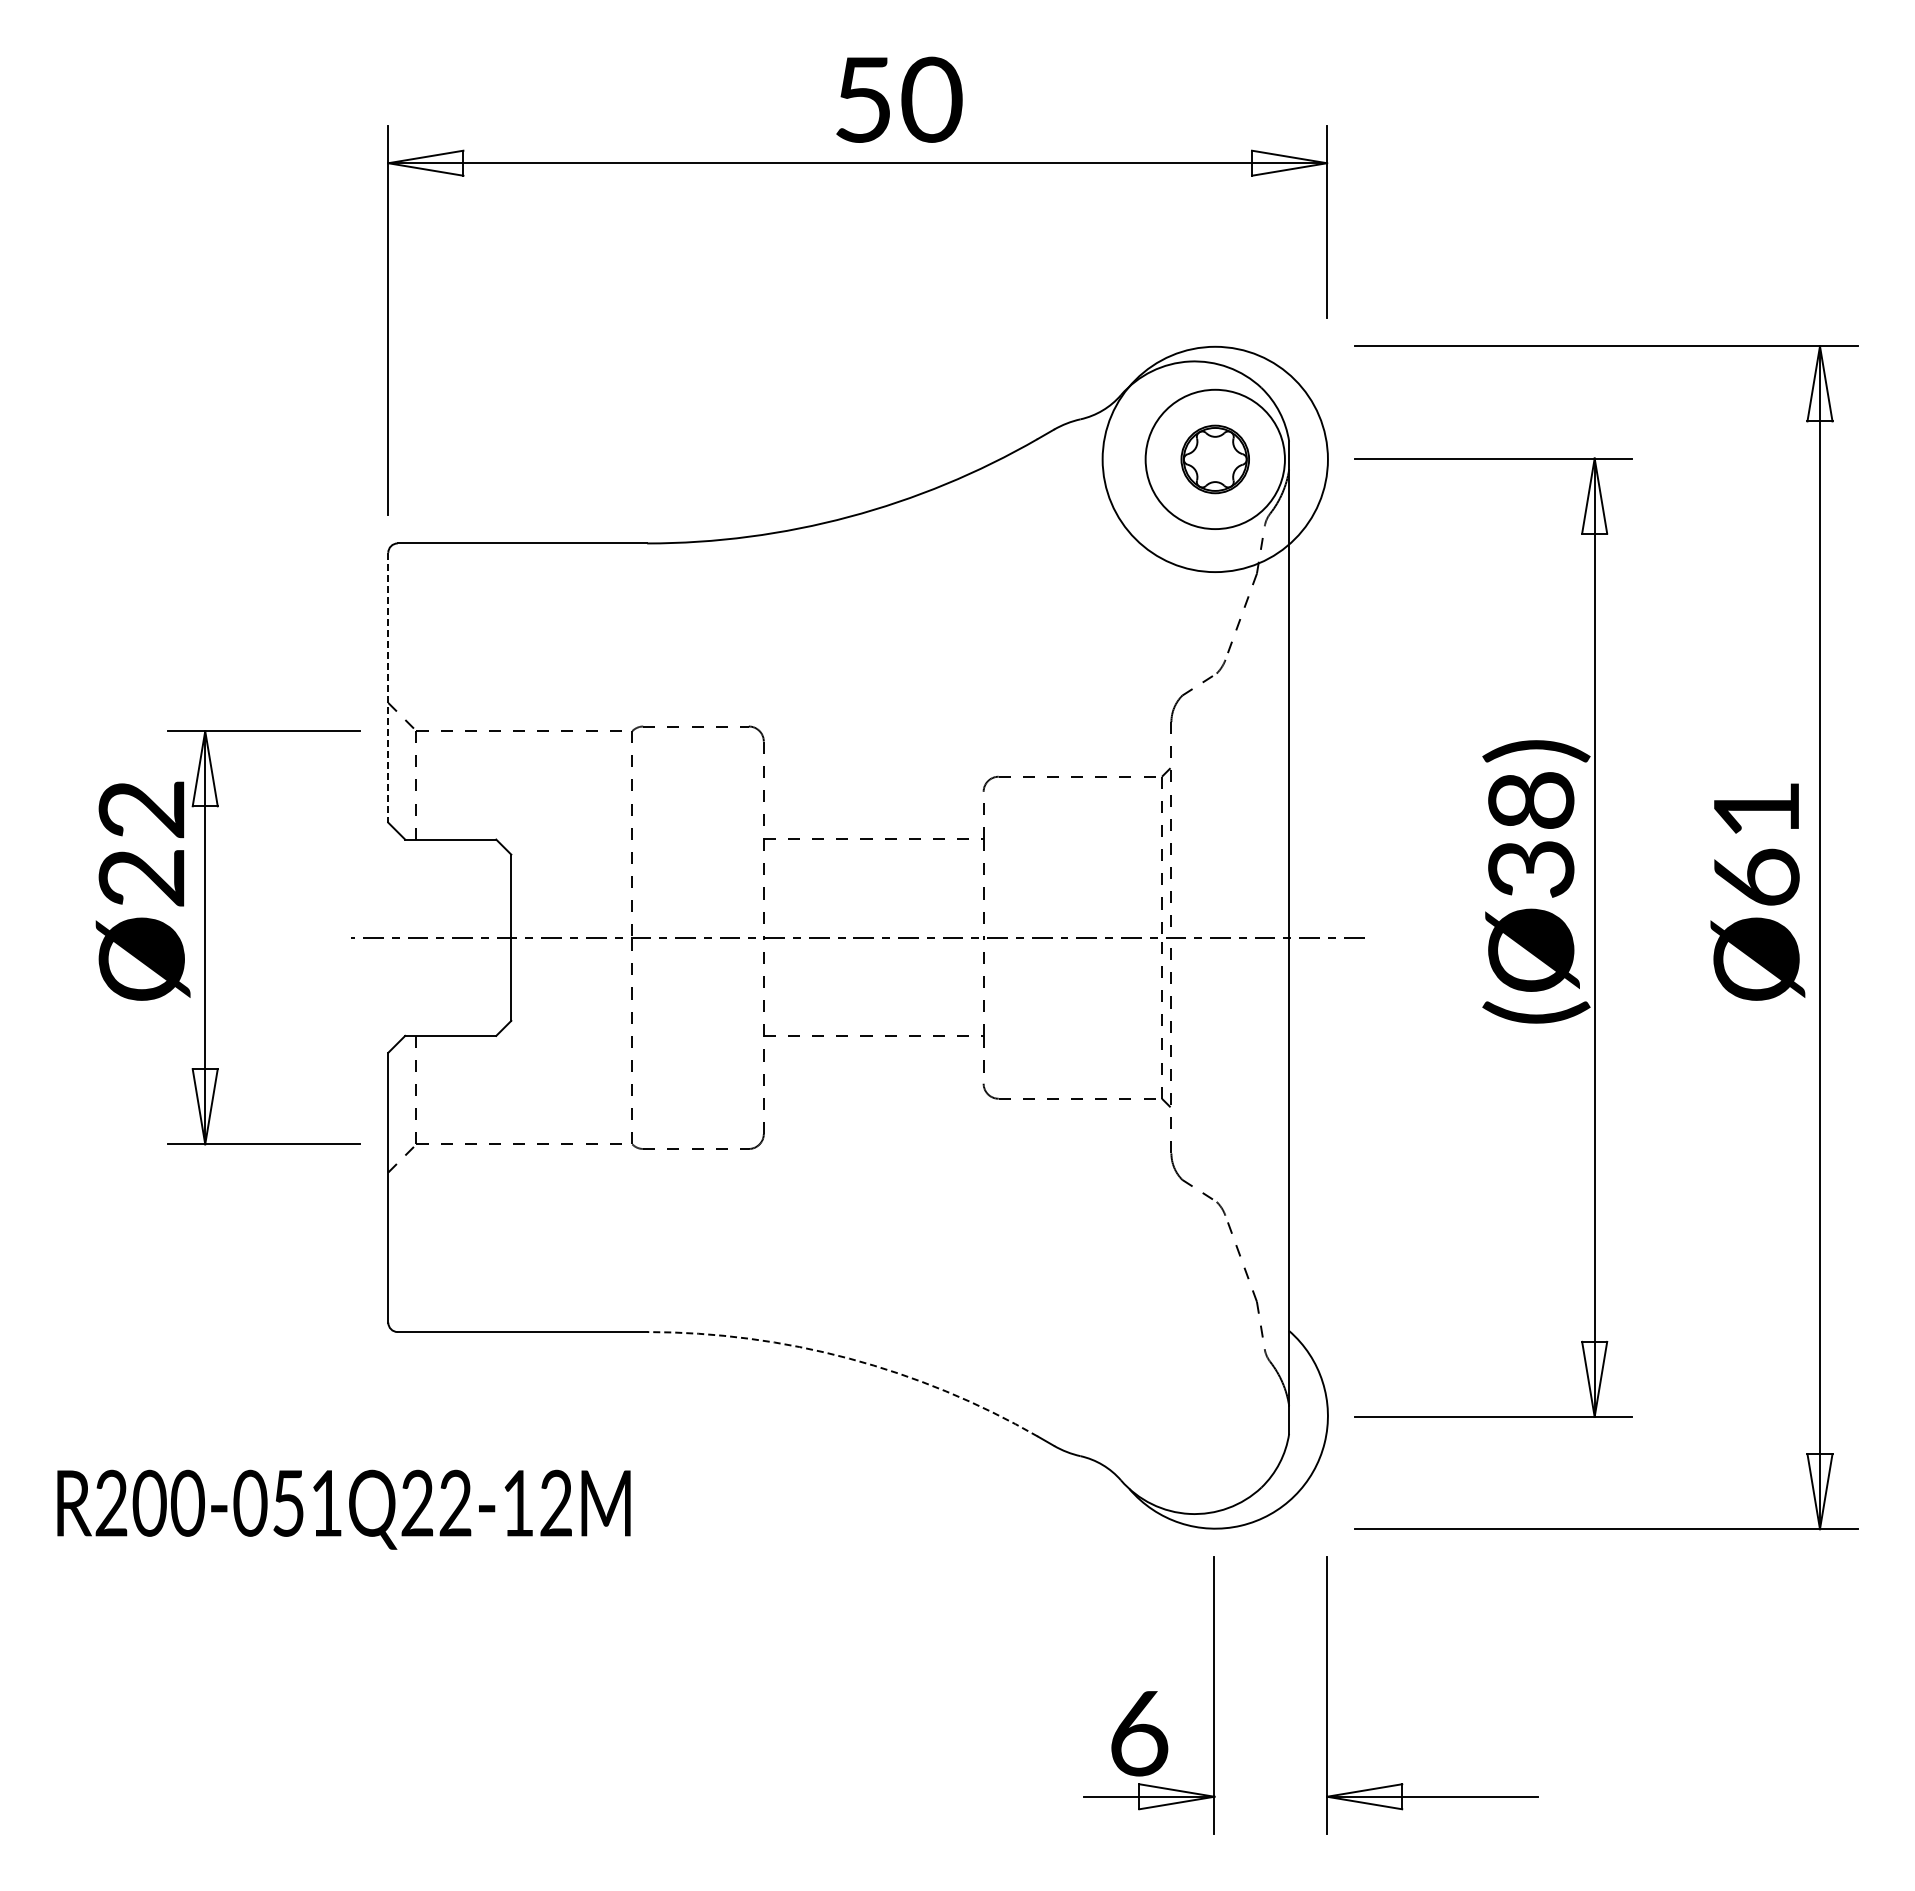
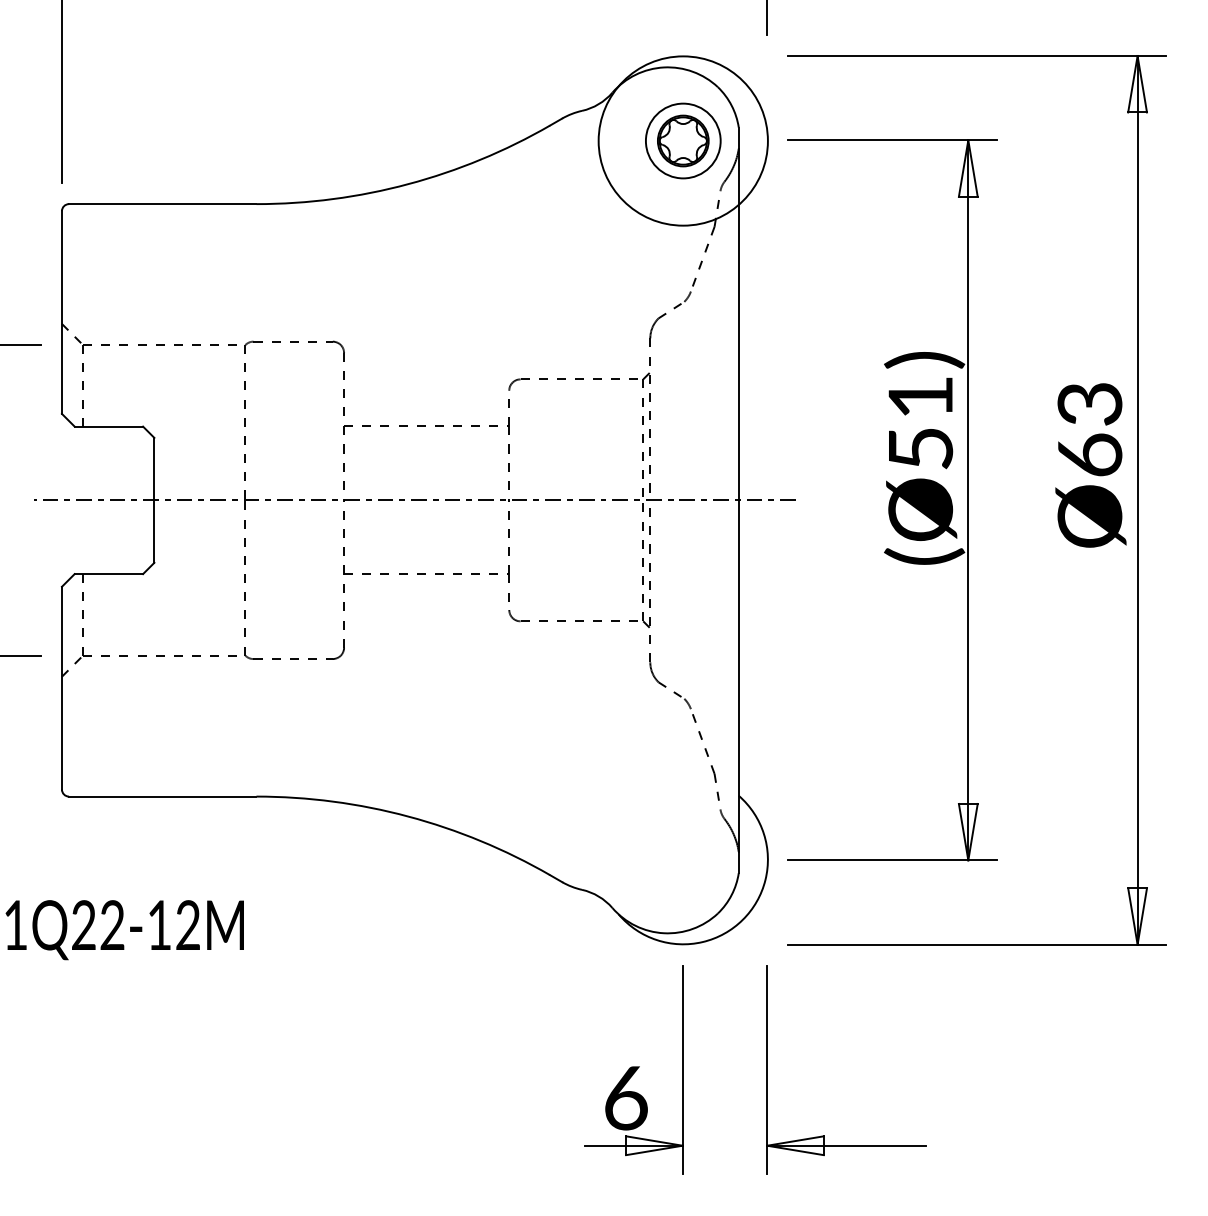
circle: (1215, 459) -> (683, 141), size x0.71
line: (388, 687) -> (62, 312), dashed -> solid
text: (1756, 809) -> (1089, 404), Ø61 -> Ø63
text: (1531, 834) -> (920, 422), (Ø38) -> (Ø51)
arc: (849, 1358) -> (408, 816), dashed -> solid

